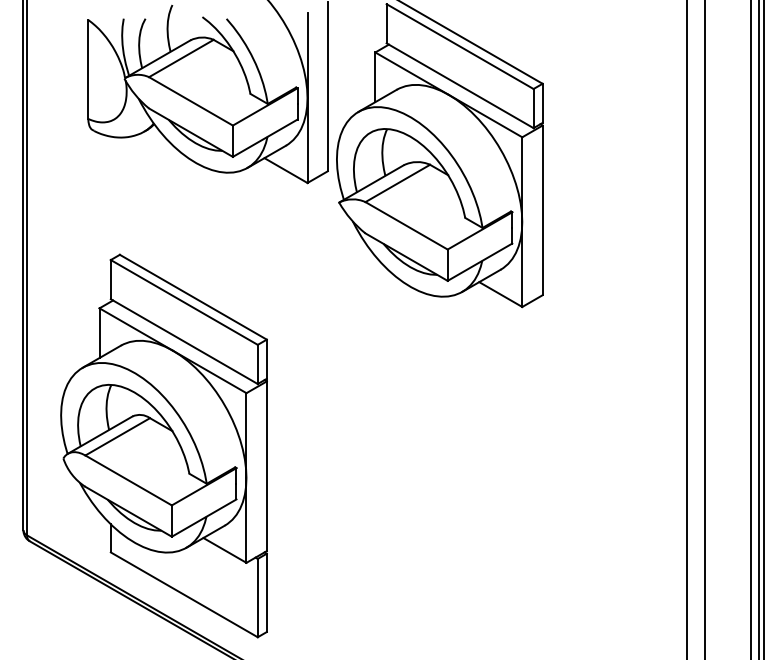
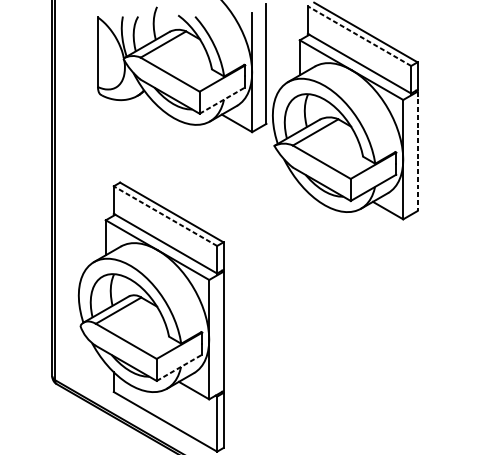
line: (460, 46) -> (359, 36), solid -> dashed
line: (265, 138) -> (222, 100), solid -> dashed
line: (542, 210) -> (417, 151), solid -> dashed
line: (184, 302) -> (165, 216), solid -> dashed
line: (204, 517) -> (179, 367), solid -> dashed

